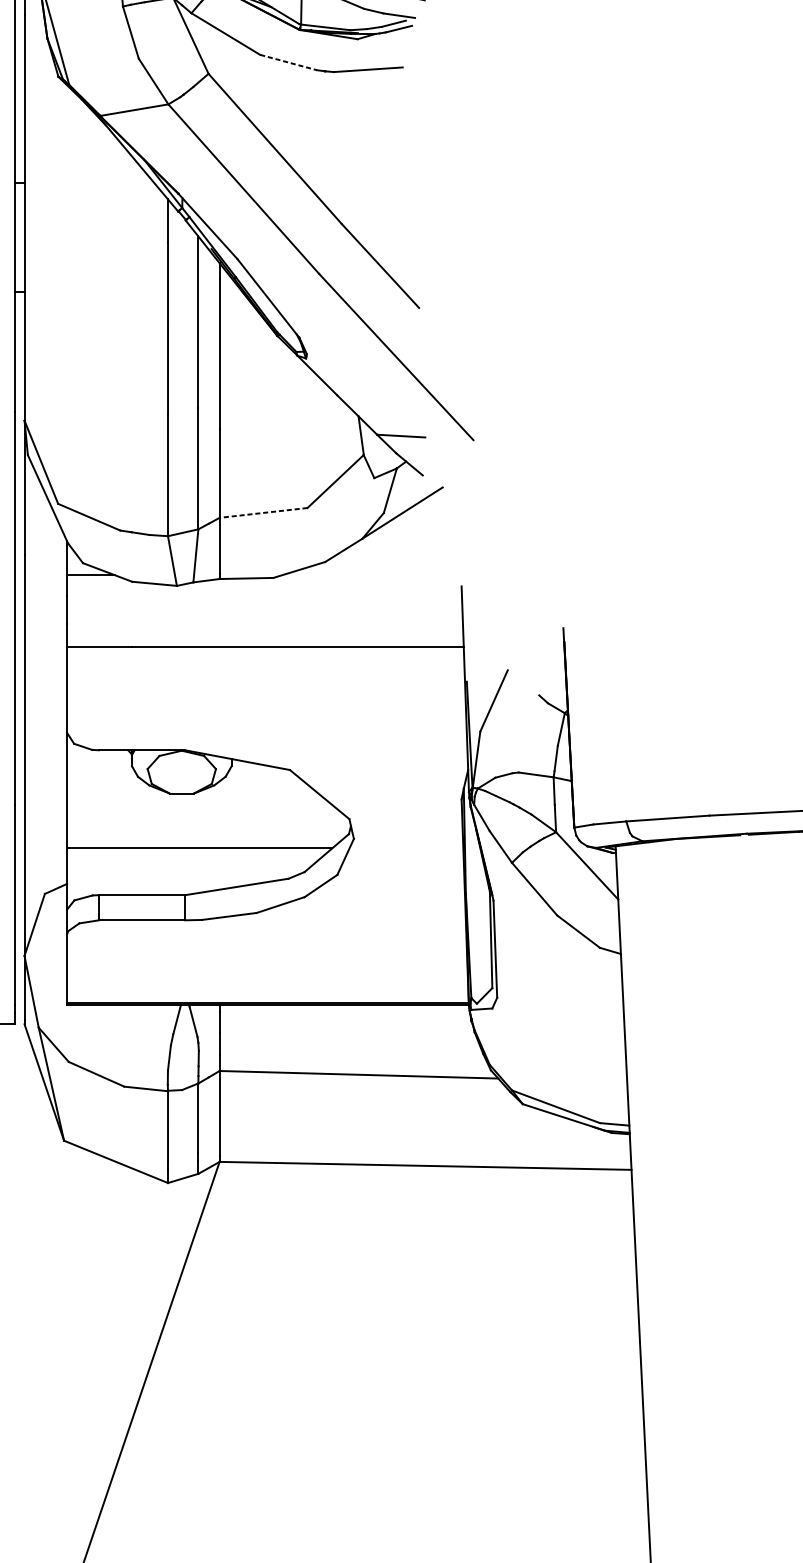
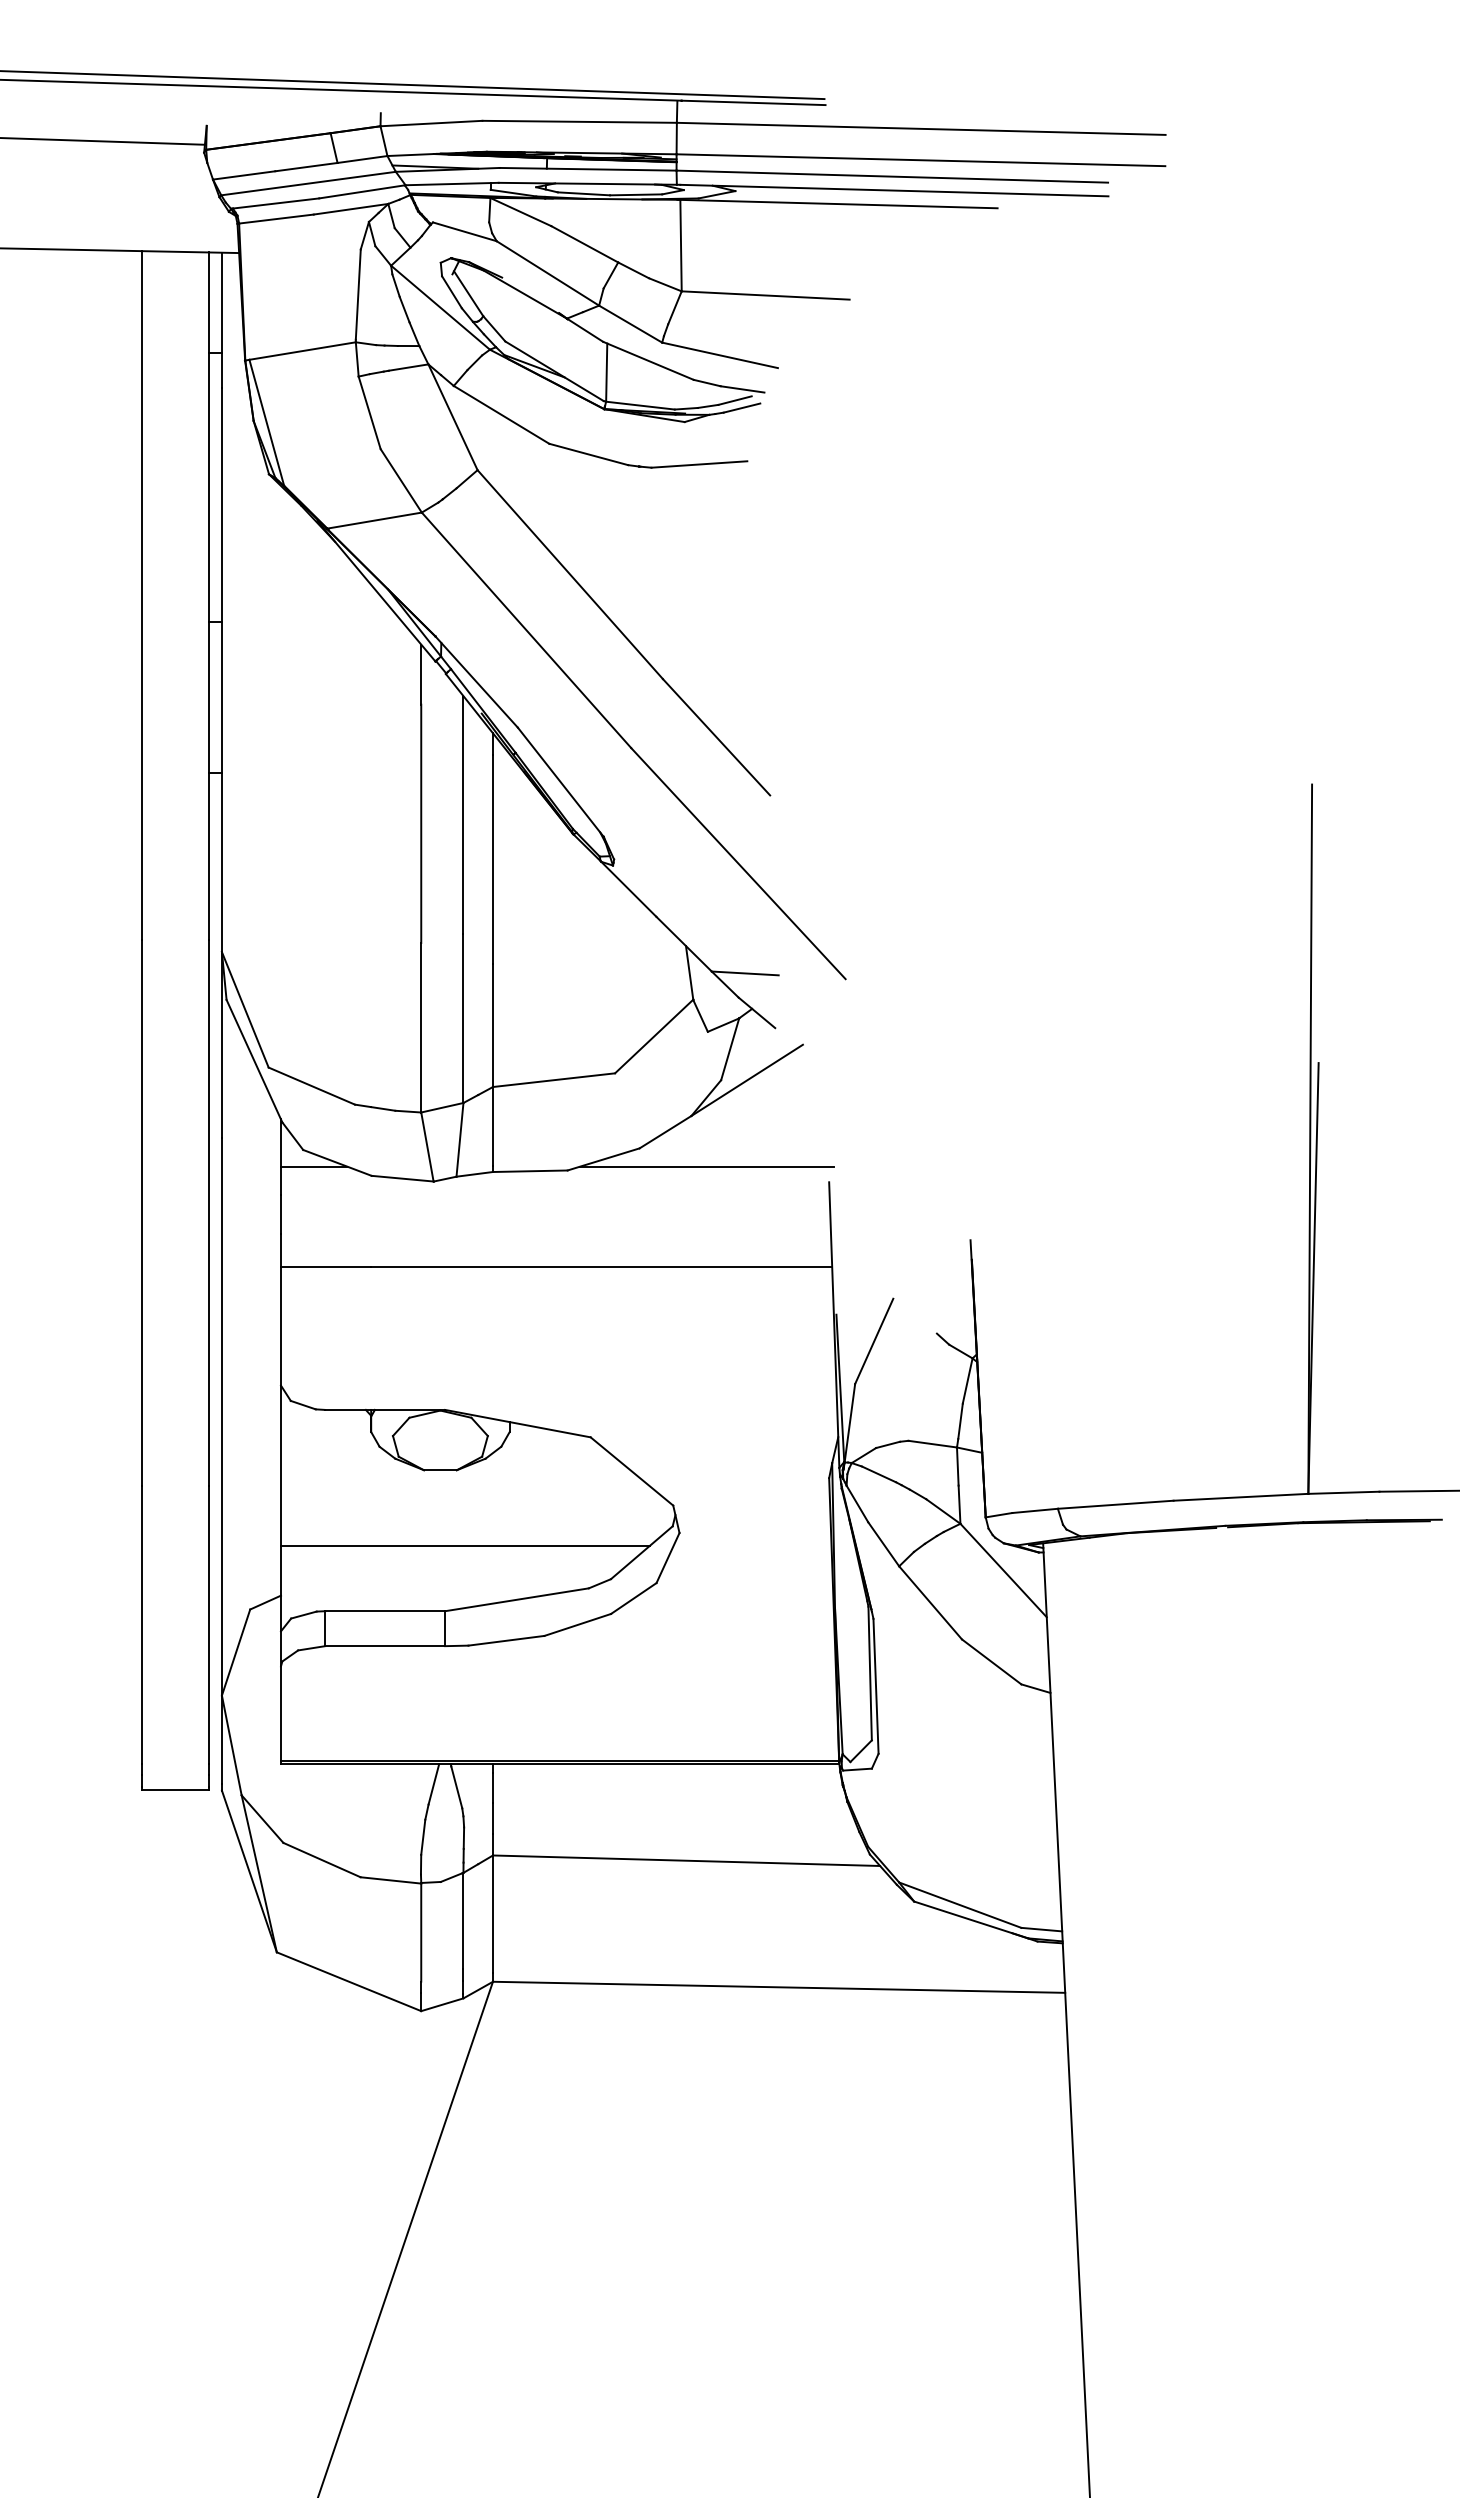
line: (288, 62) -> (588, 454), dashed -> solid
line: (263, 513) -> (553, 1080), dashed -> solid
line: (373, 575) -> (706, 1166), added

